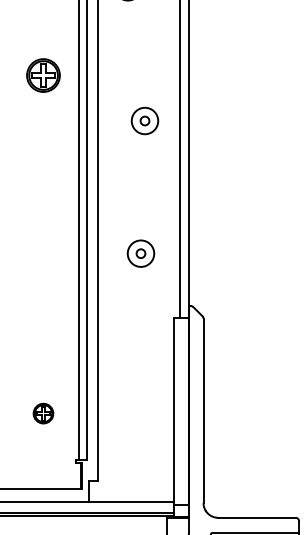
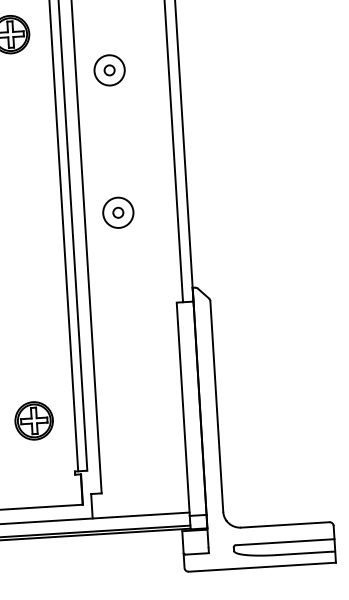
part: (144, 120) -> (109, 69), moved
part: (140, 253) -> (117, 212), moved
part: (43, 413) -> (34, 420), size x1.67

